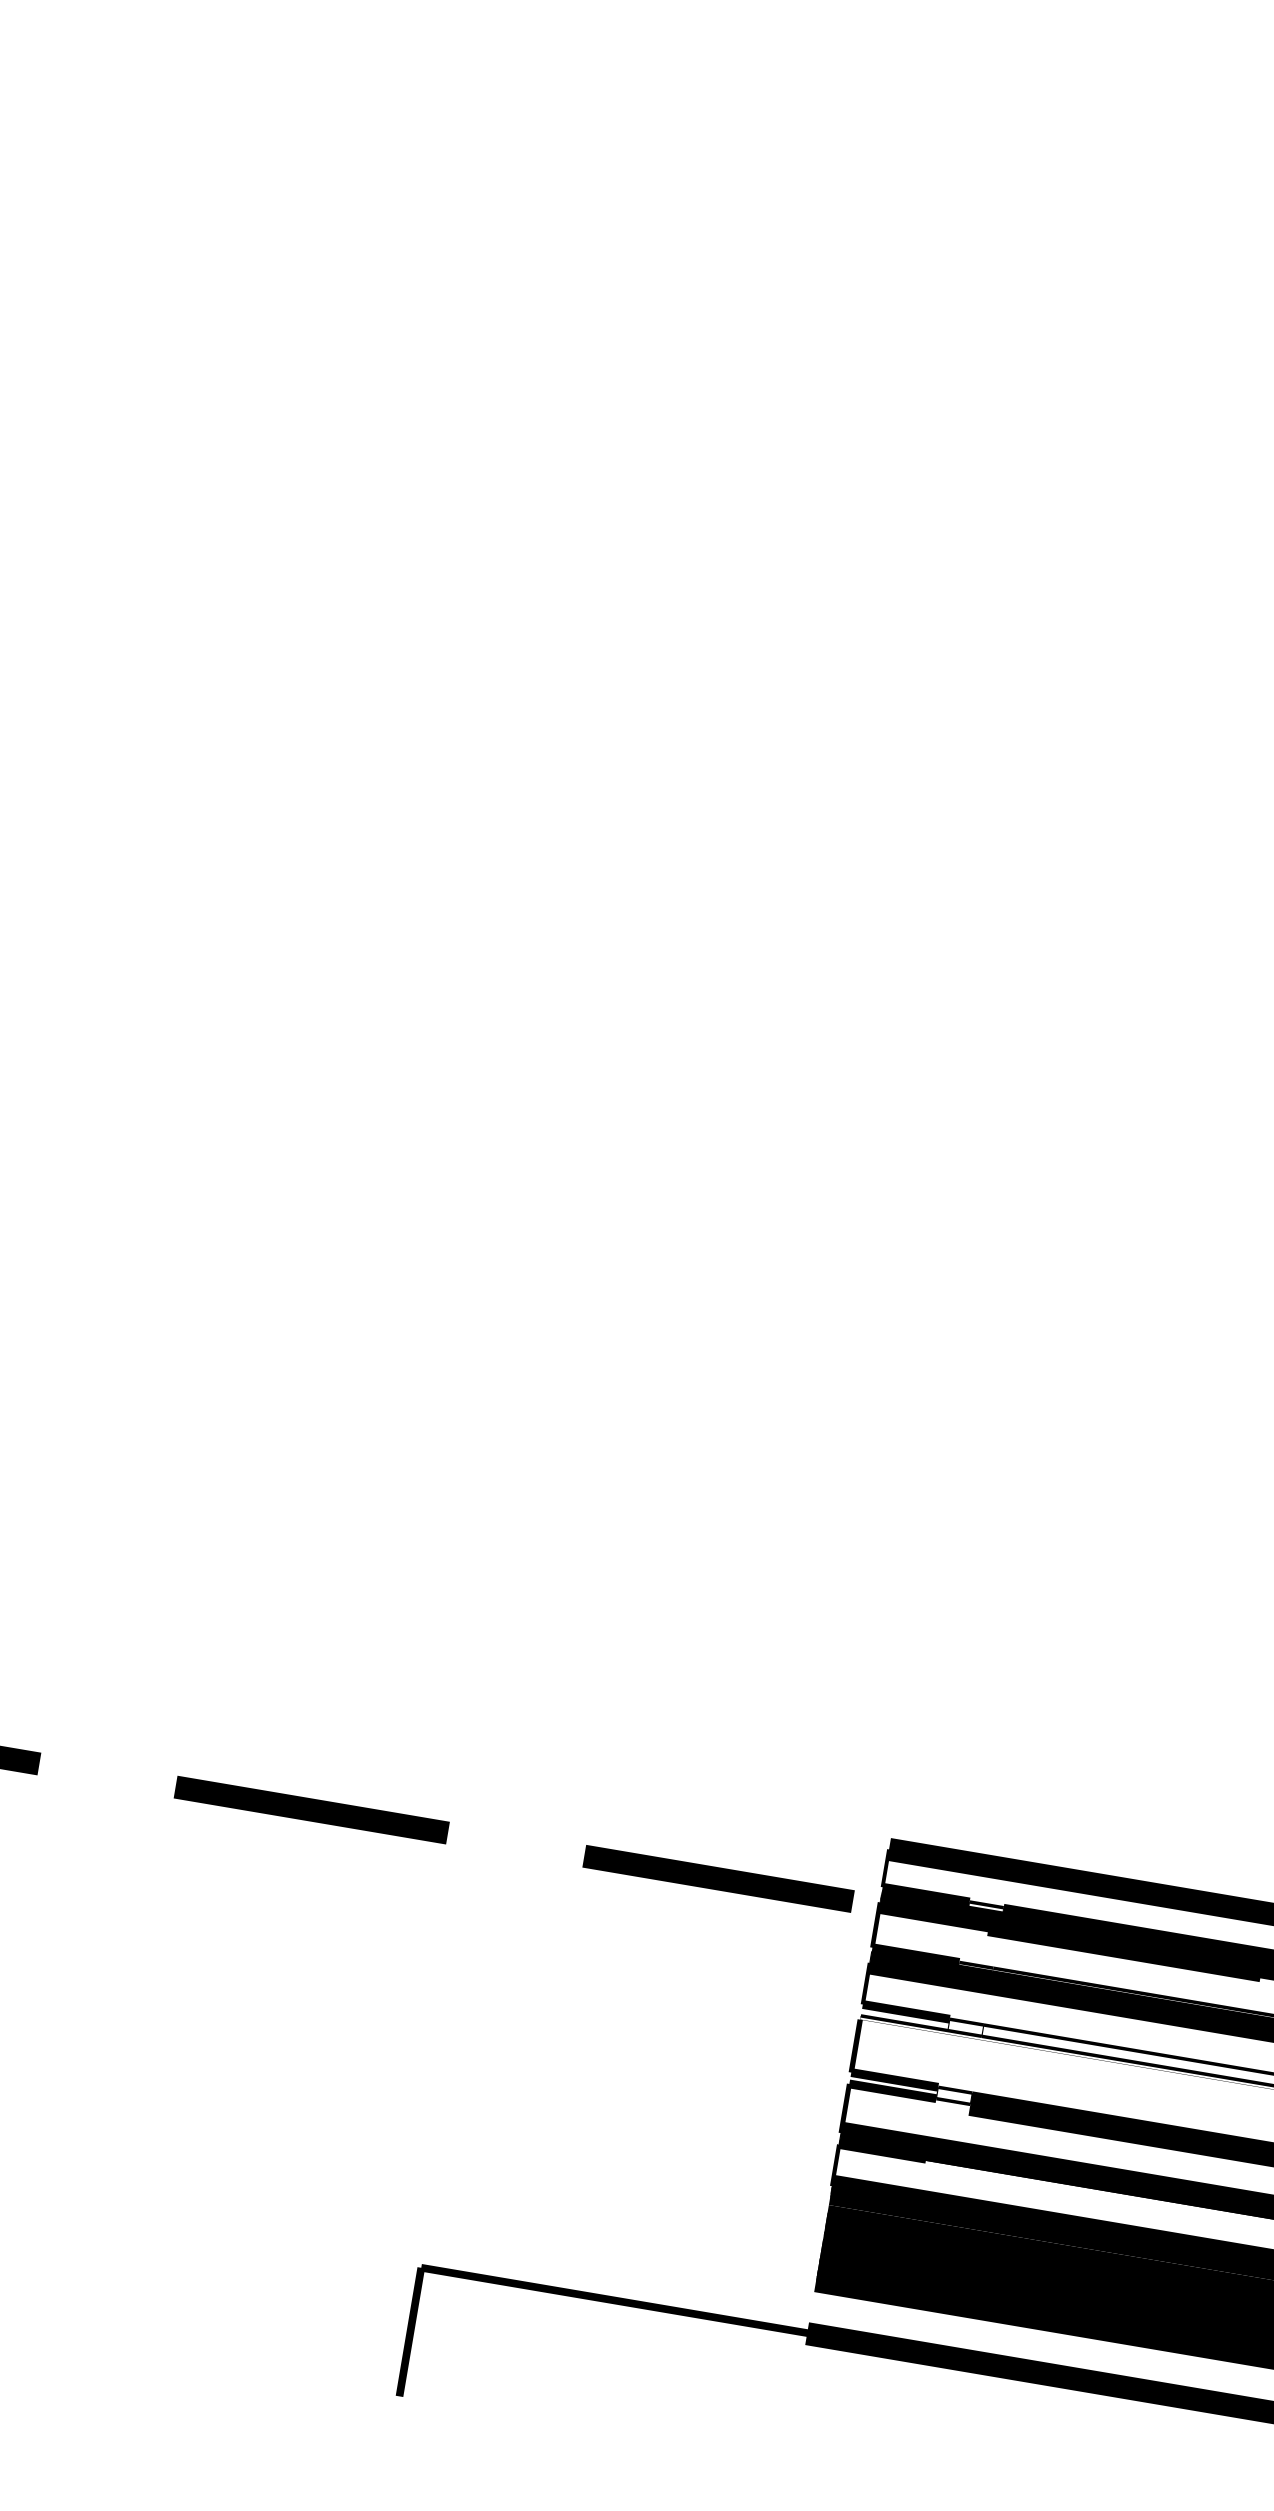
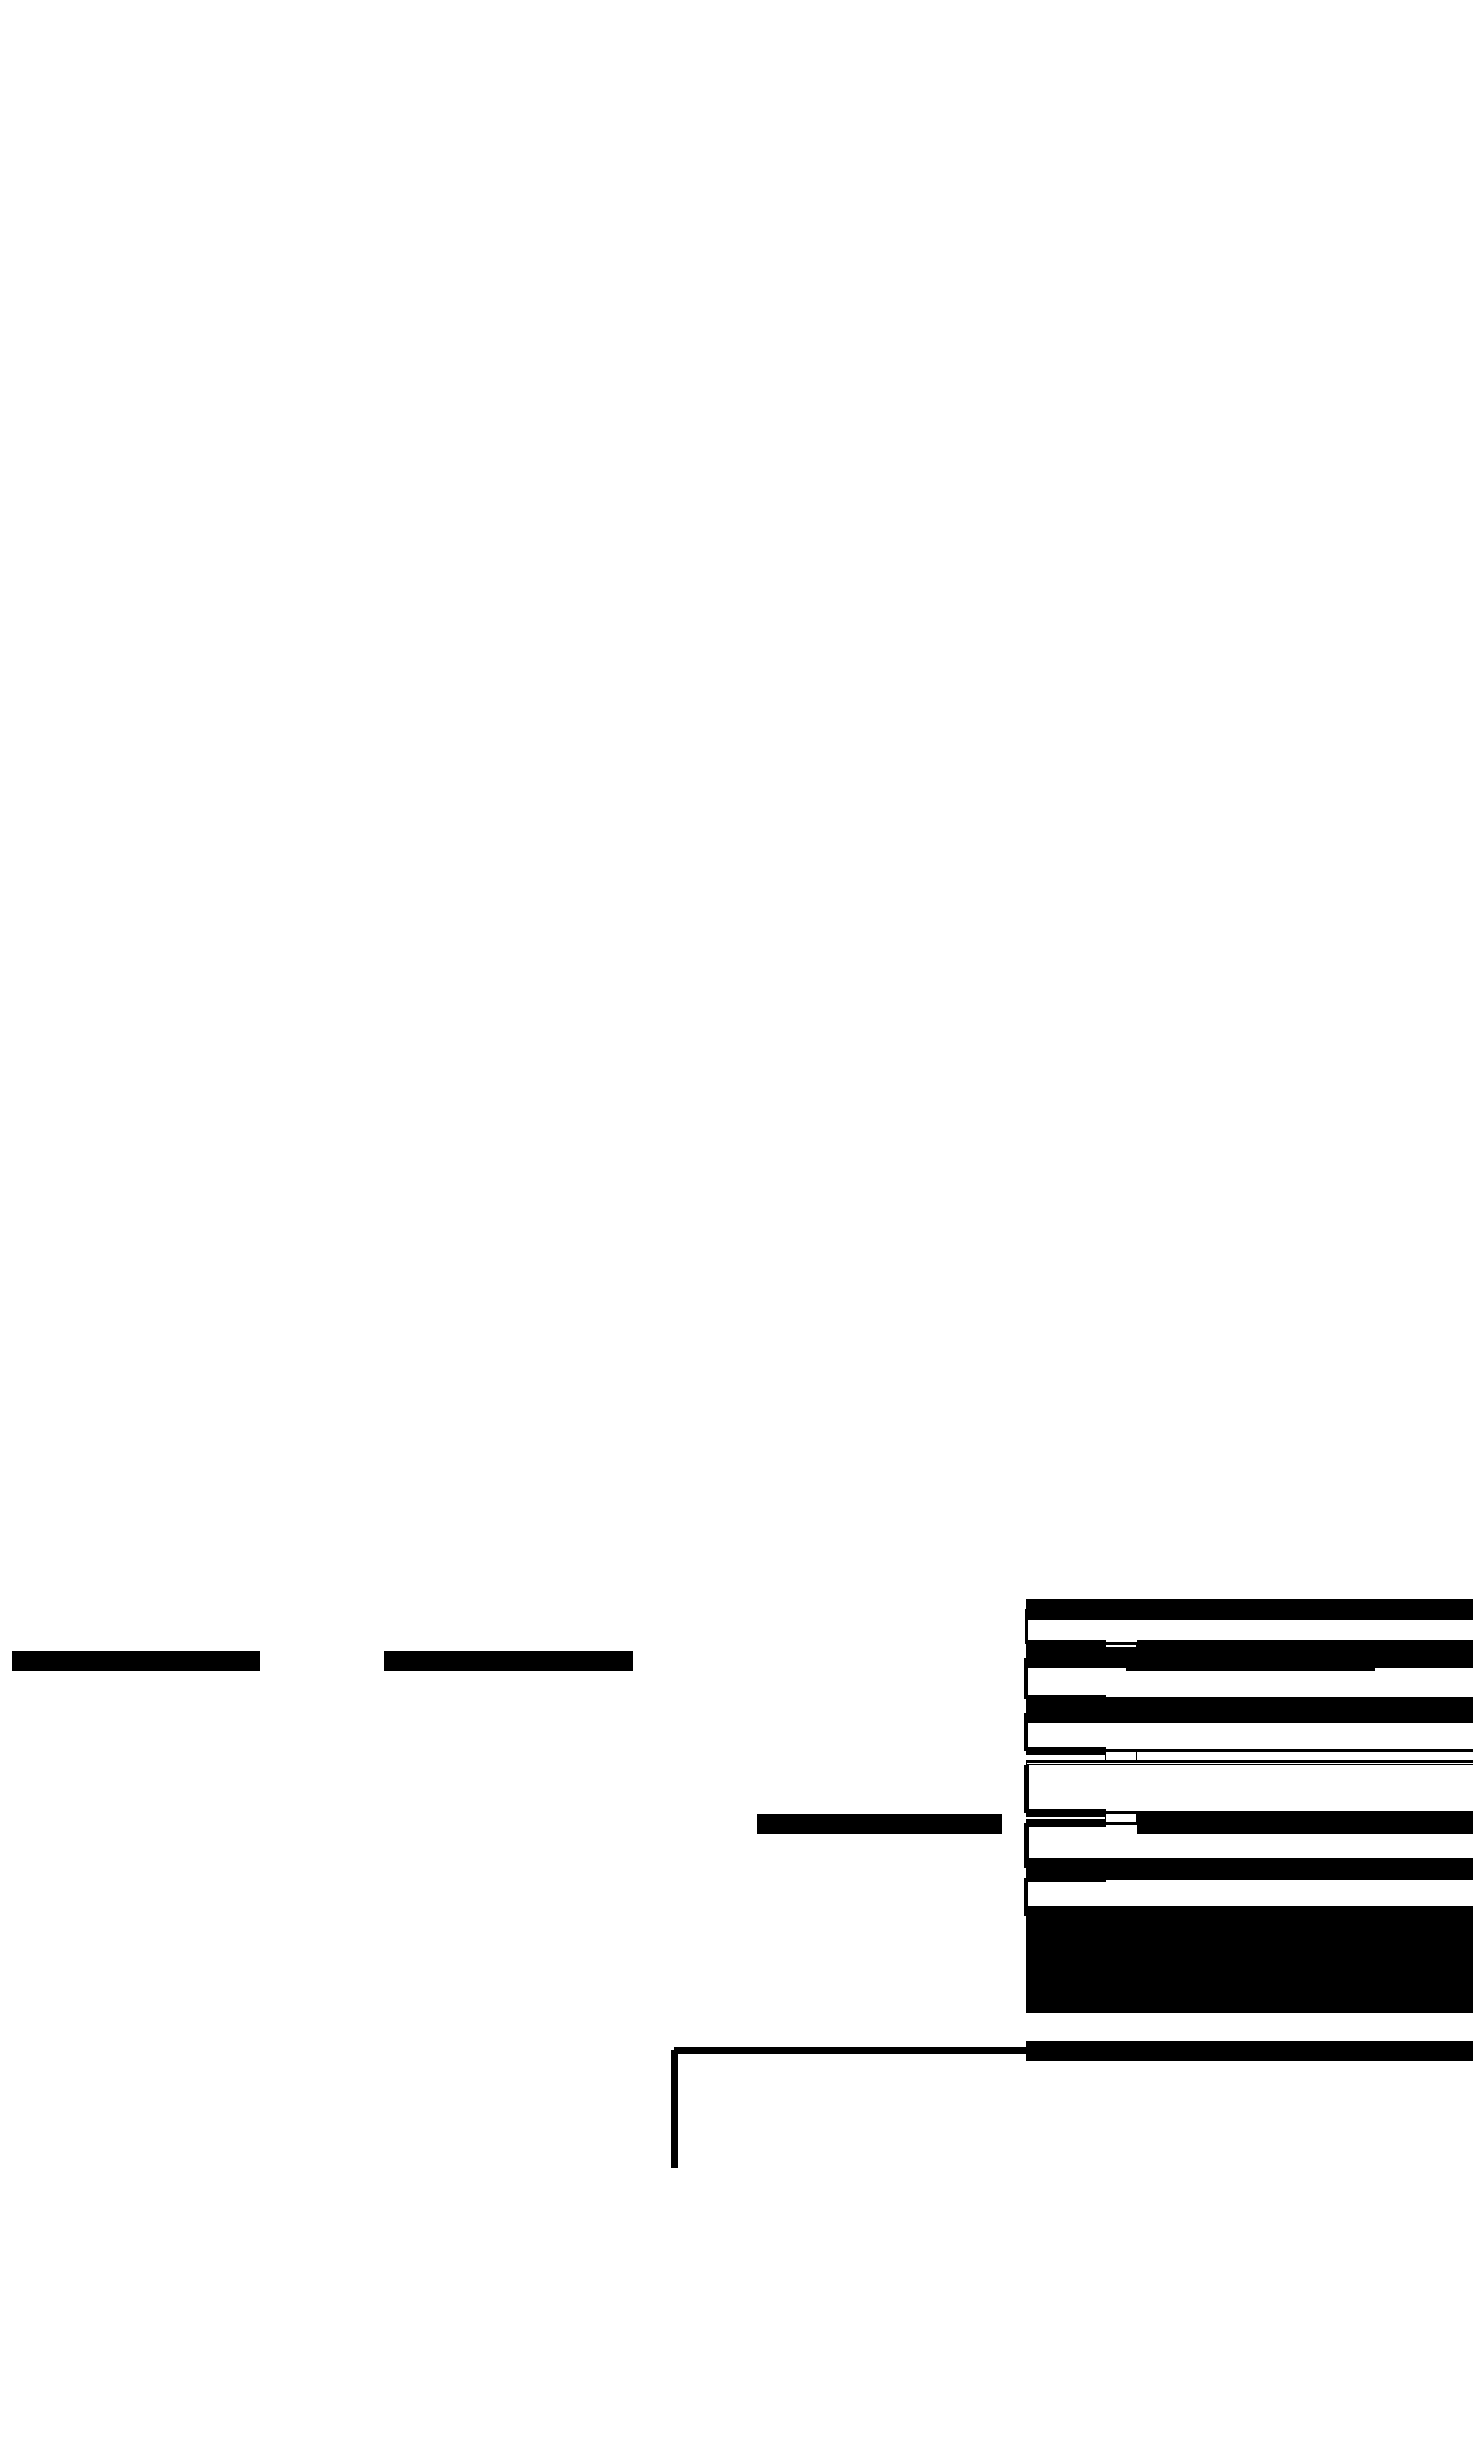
line: (718, 1878) -> (879, 1823), moved

